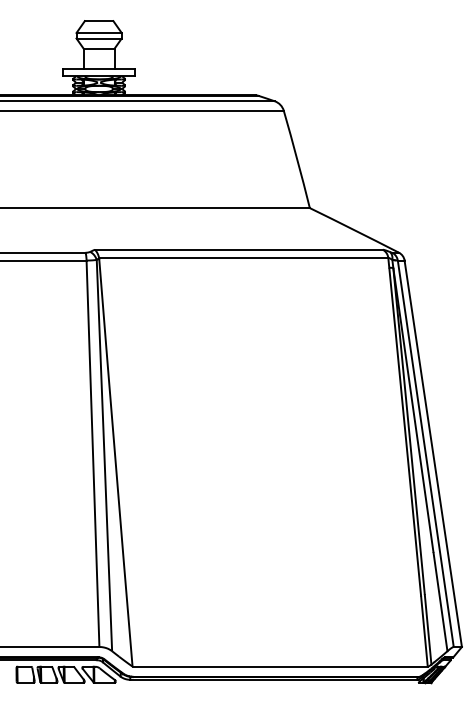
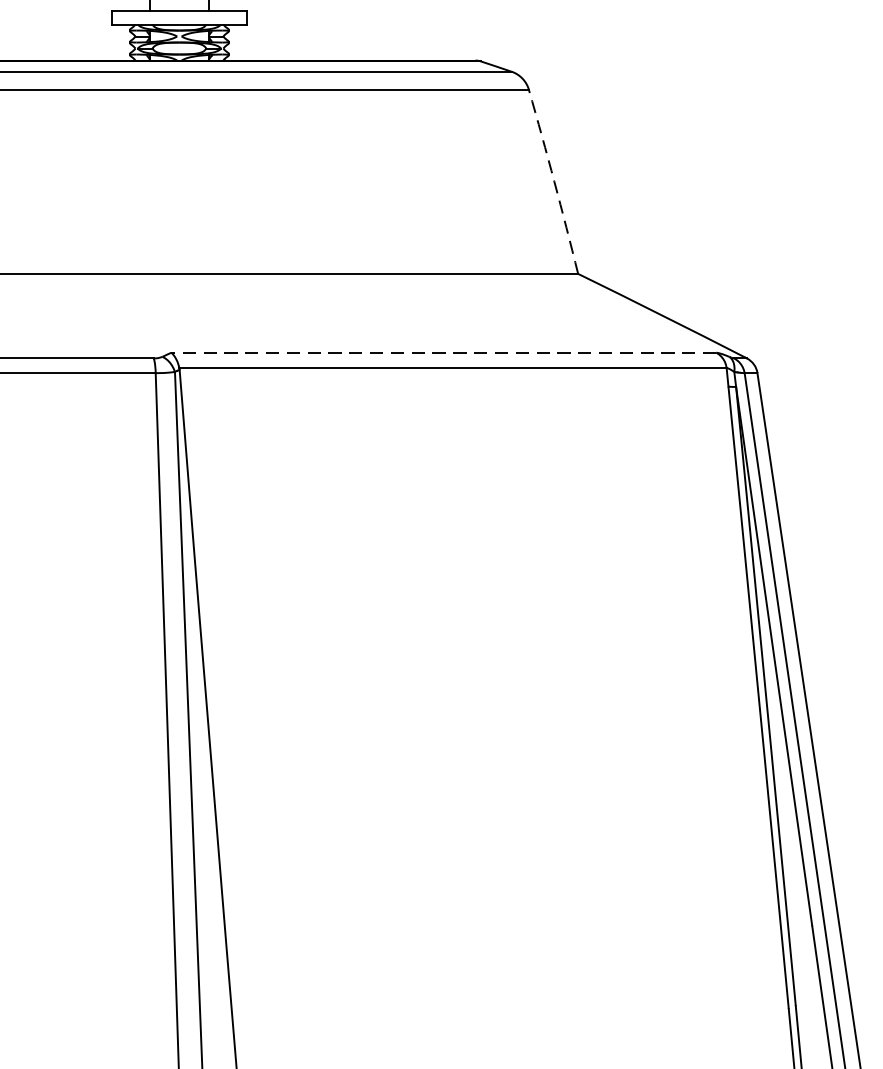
arc: (297, 159) -> (554, 181), solid -> dashed
line: (238, 249) -> (443, 352), solid -> dashed

